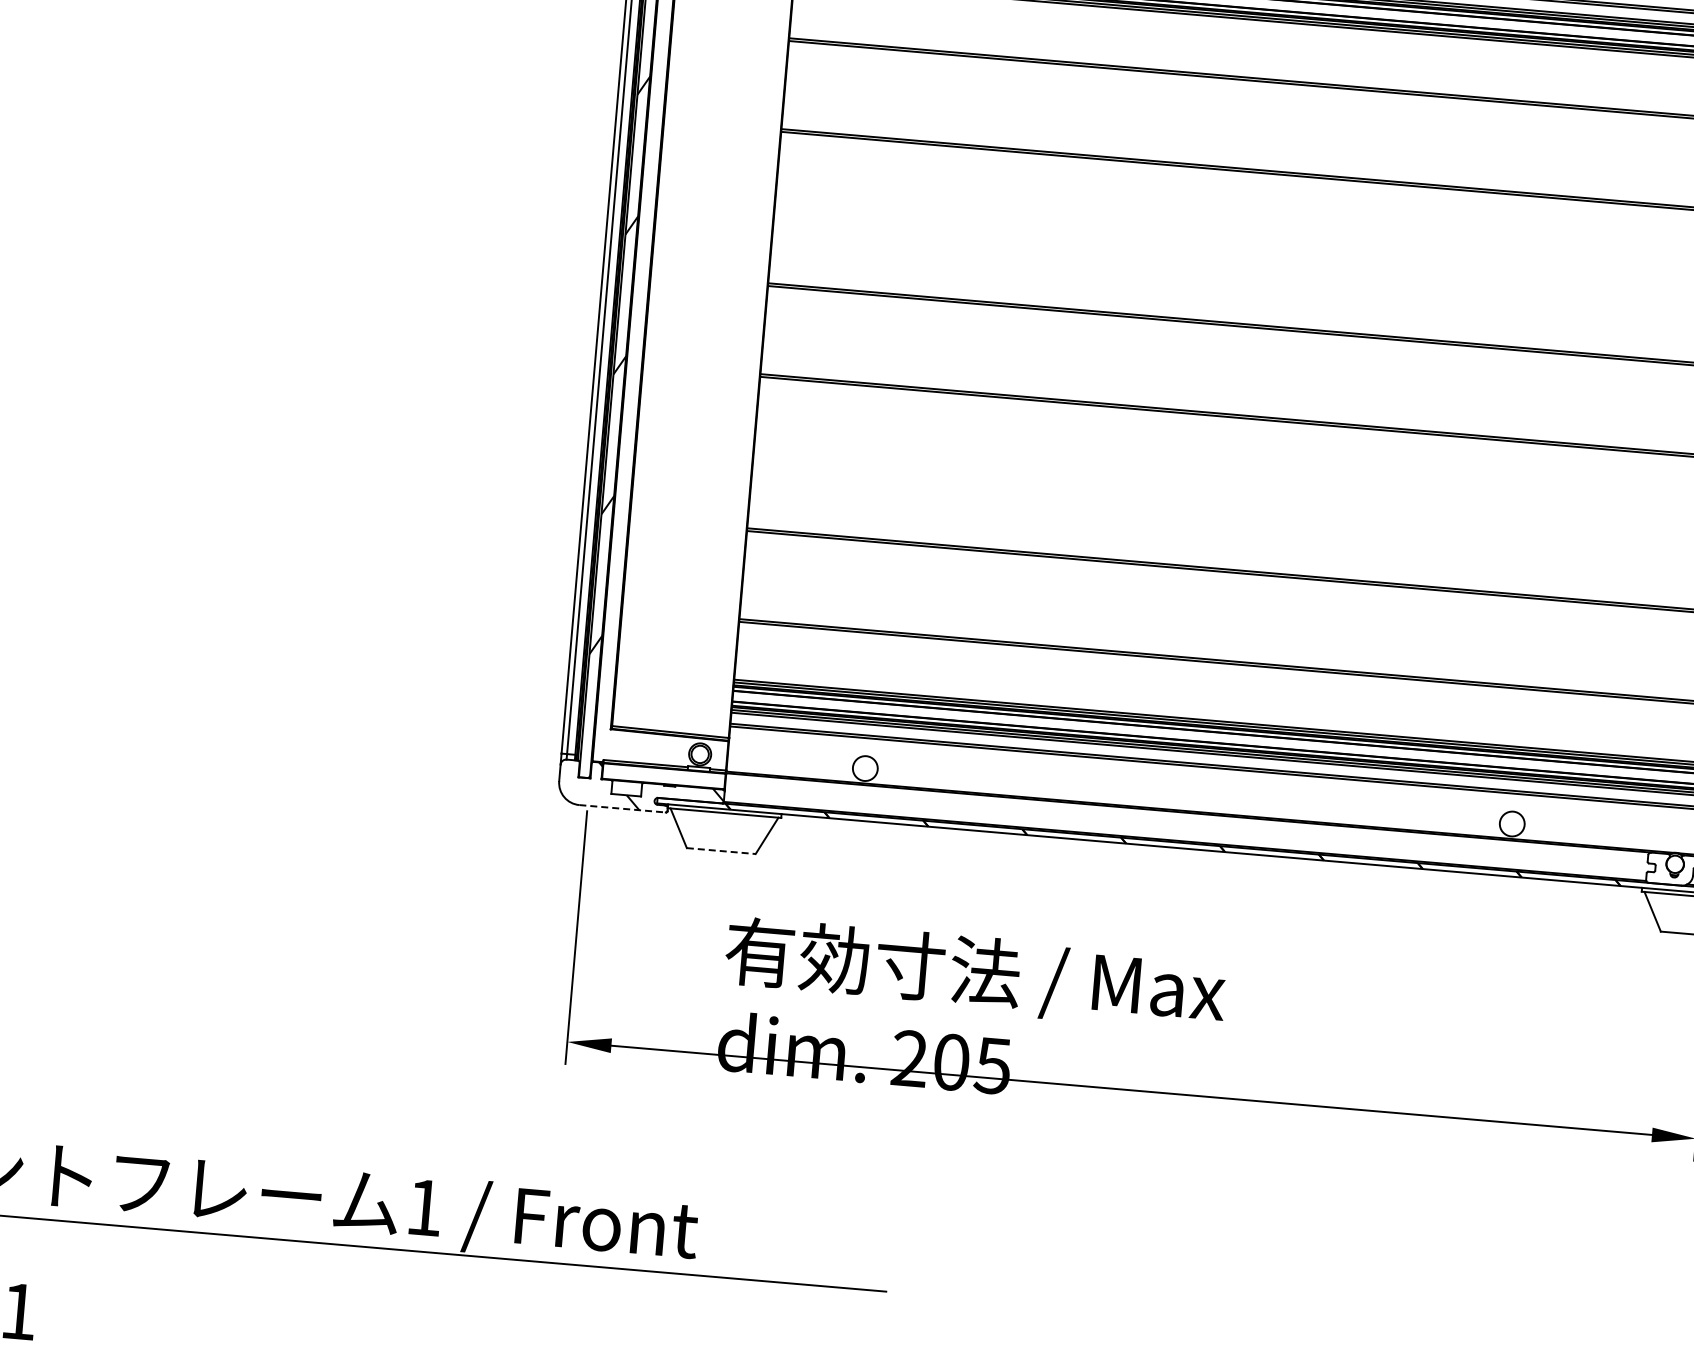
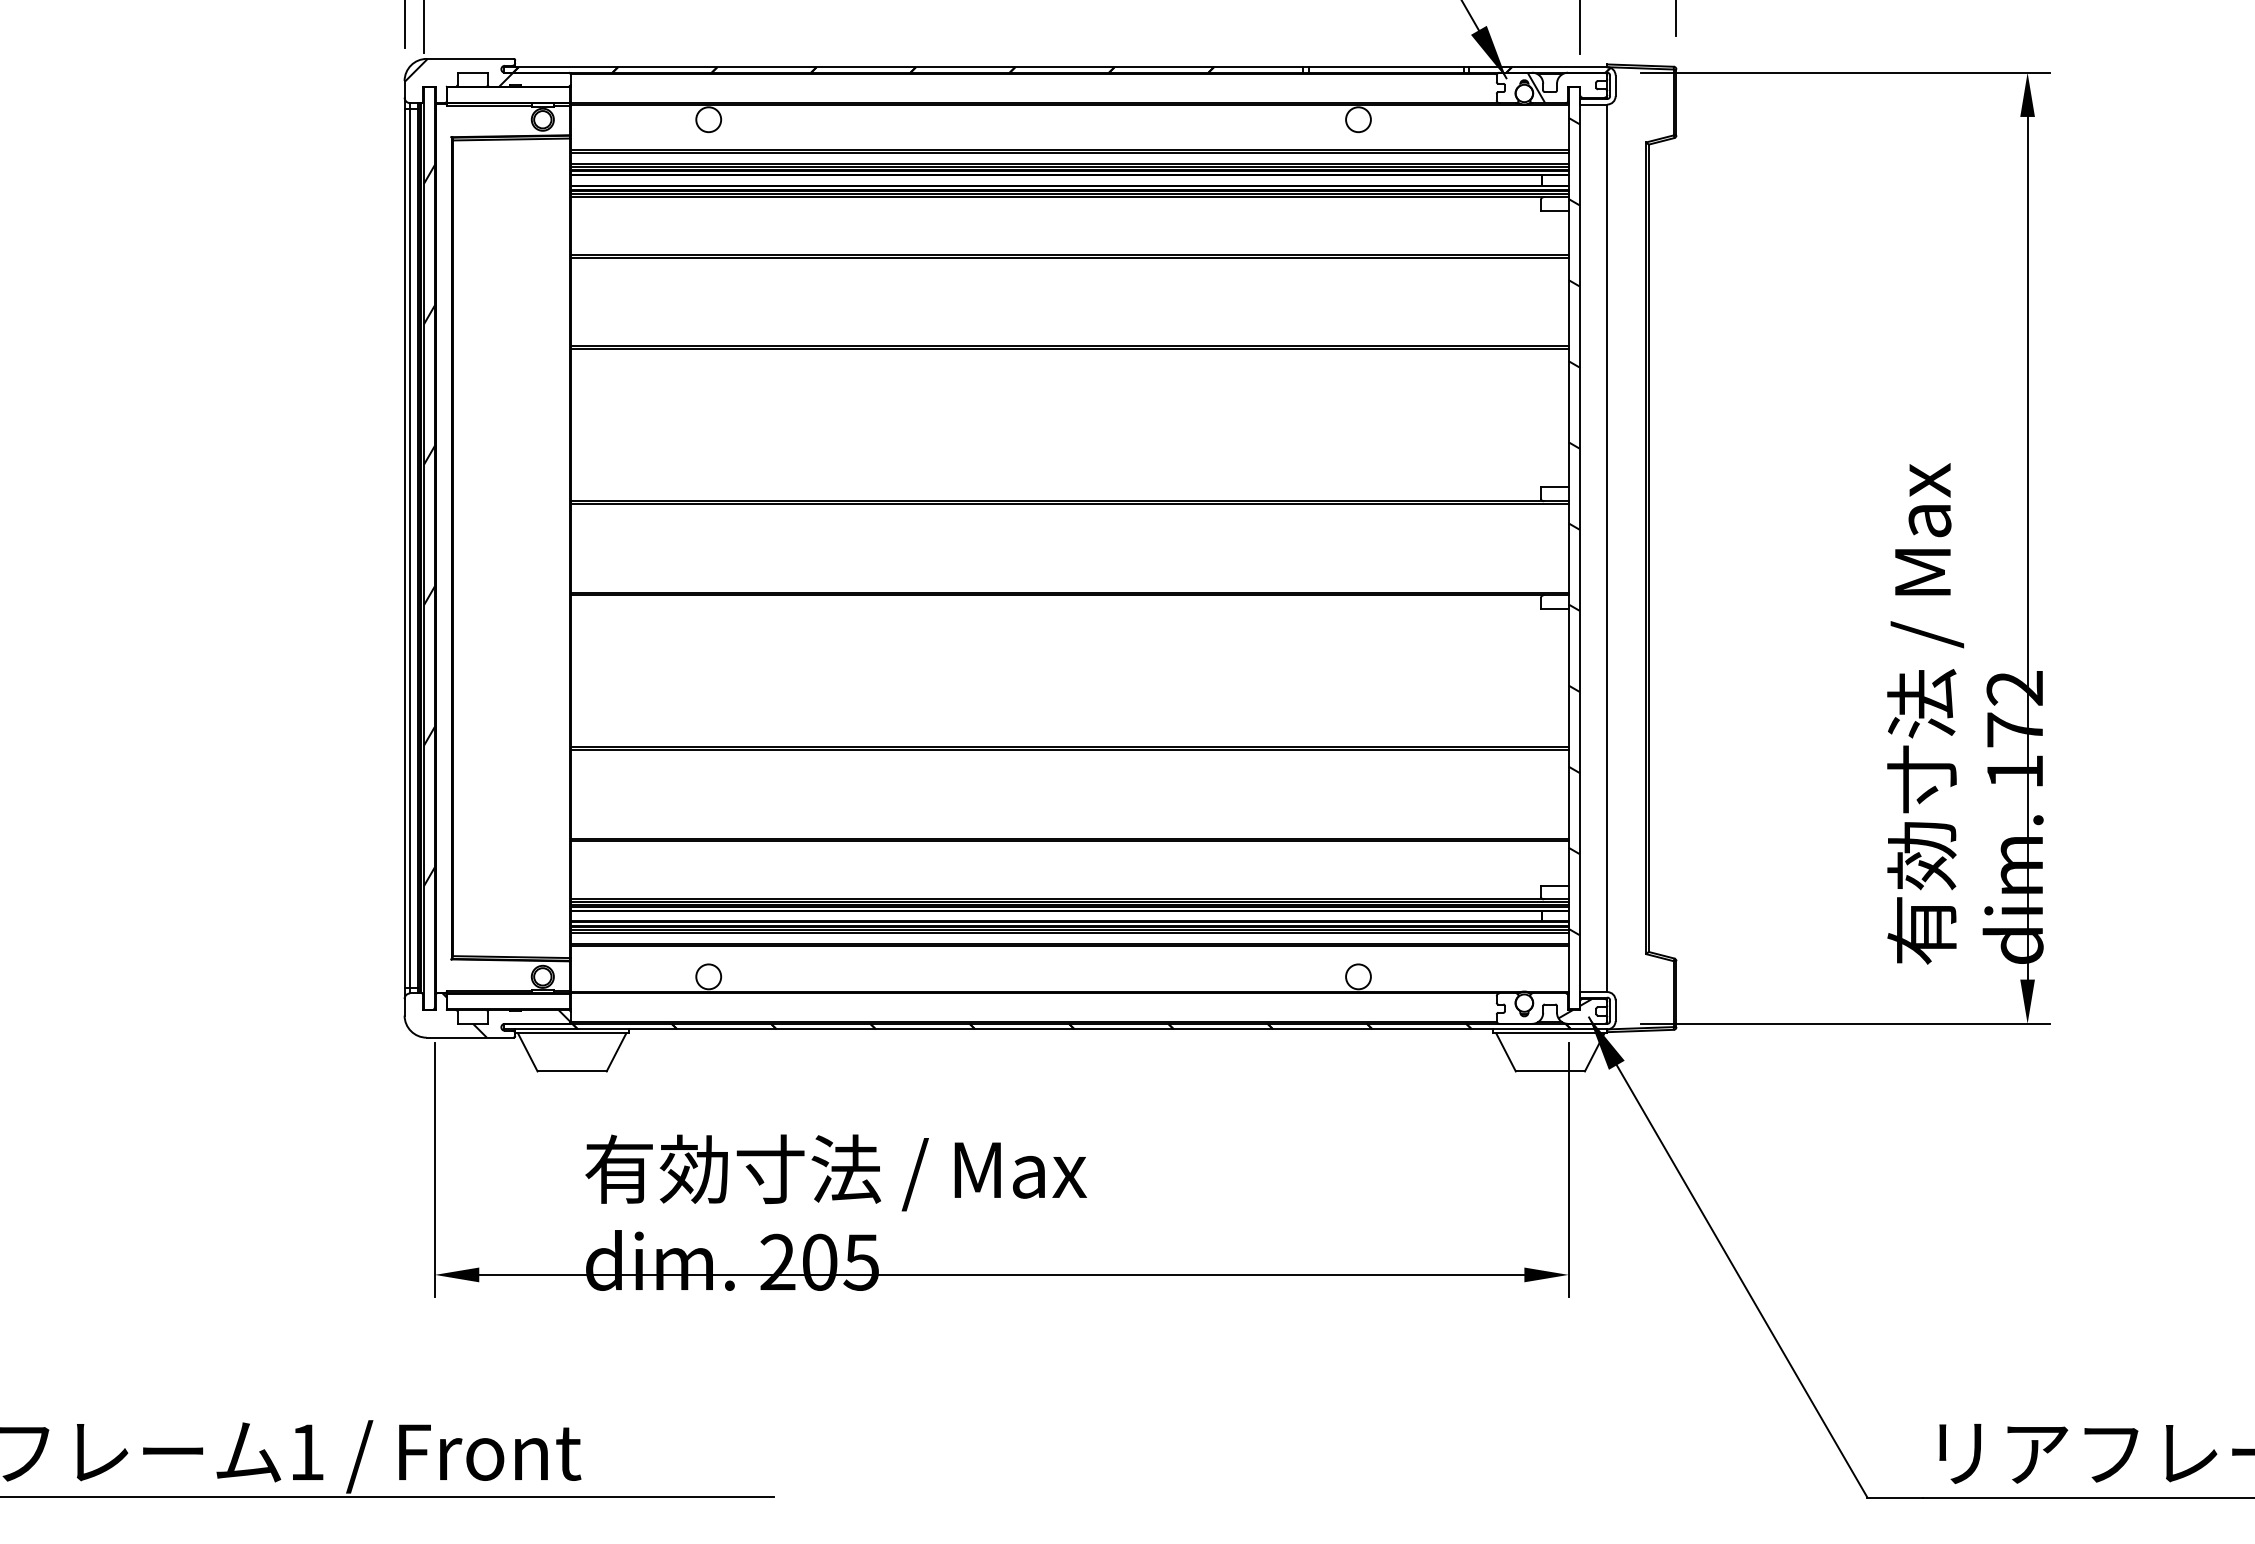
line: (622, 808) -> (470, 1037), dashed -> solid
line: (721, 851) -> (572, 1071), dashed -> solid

